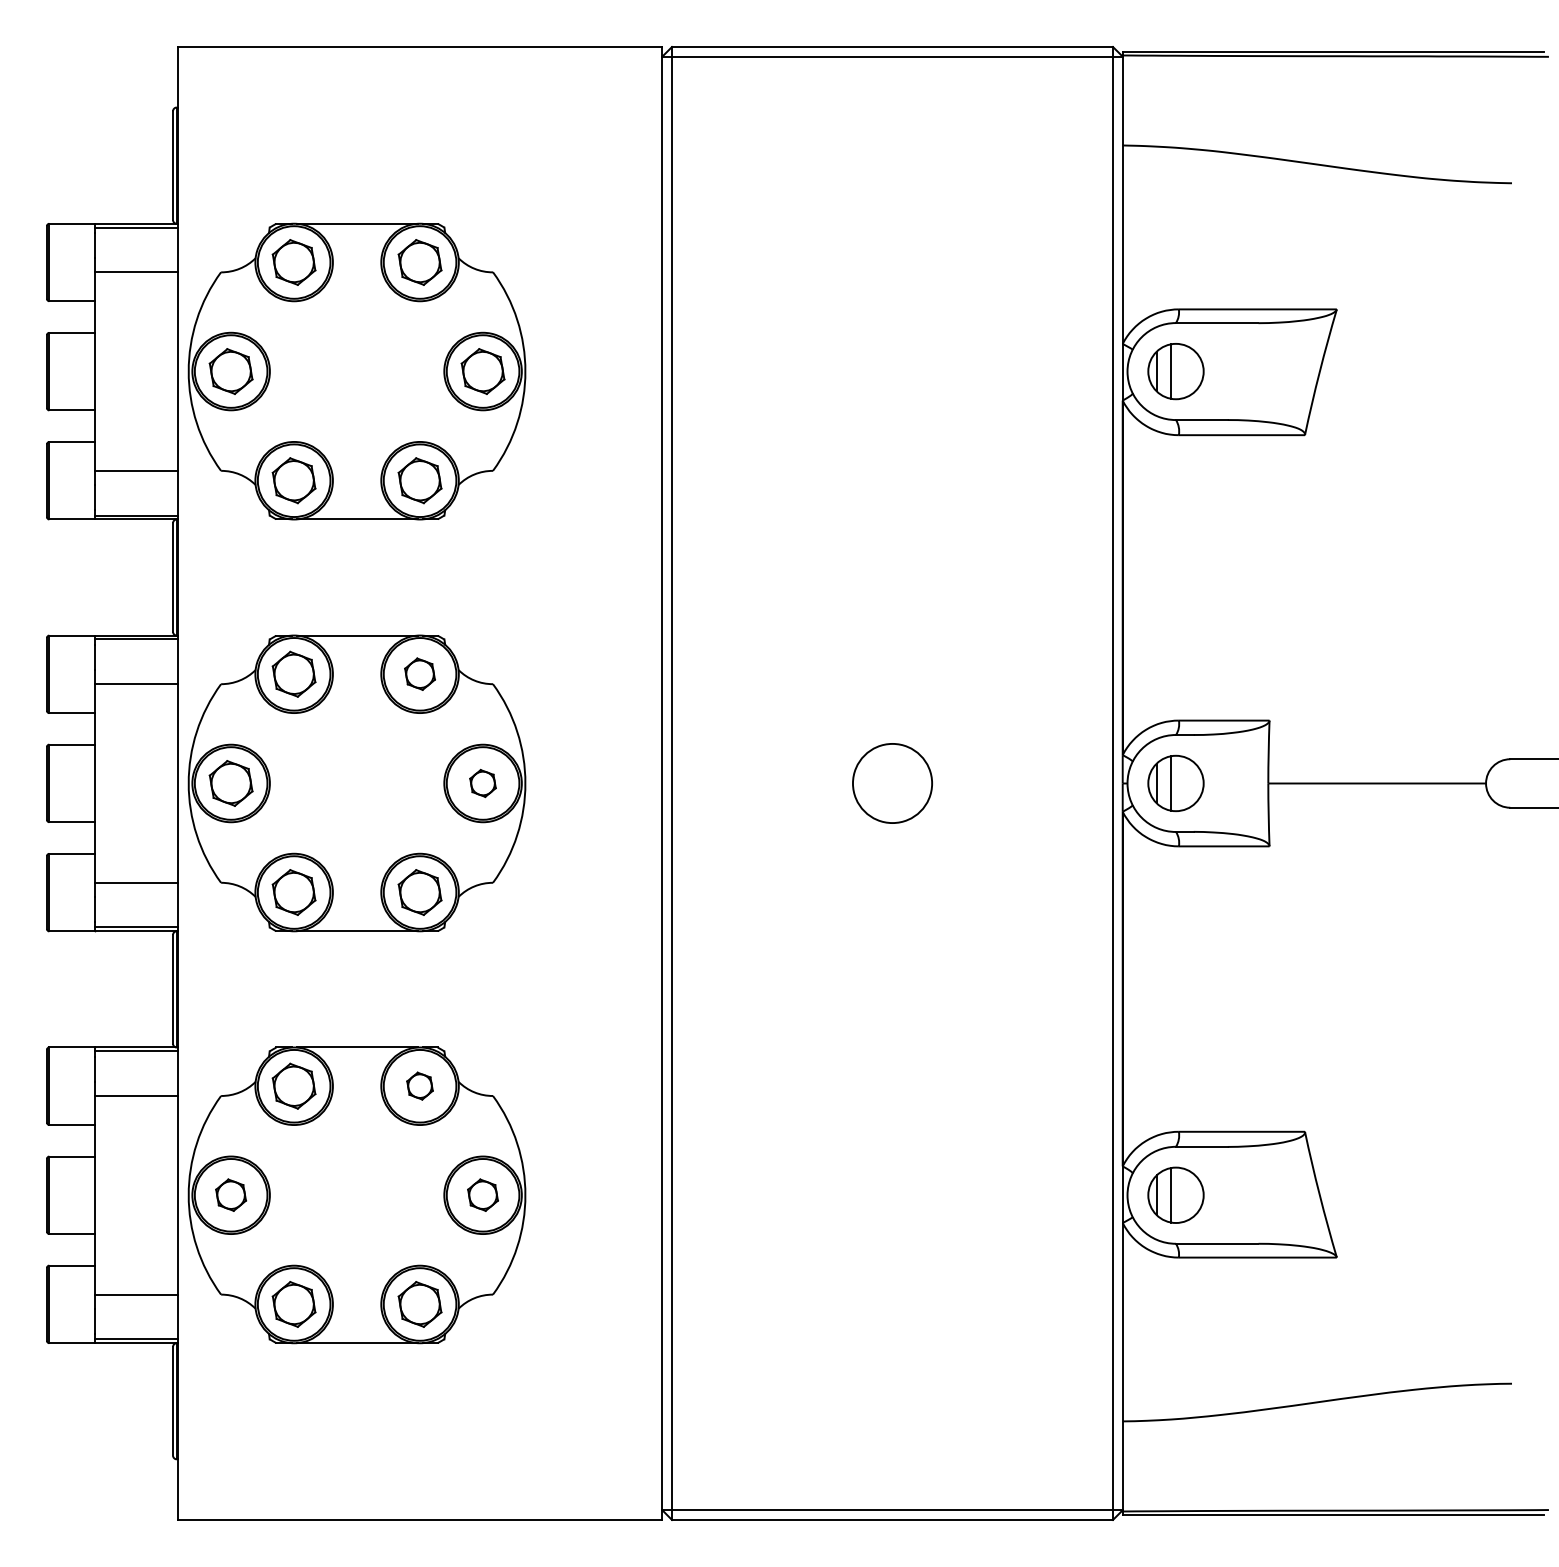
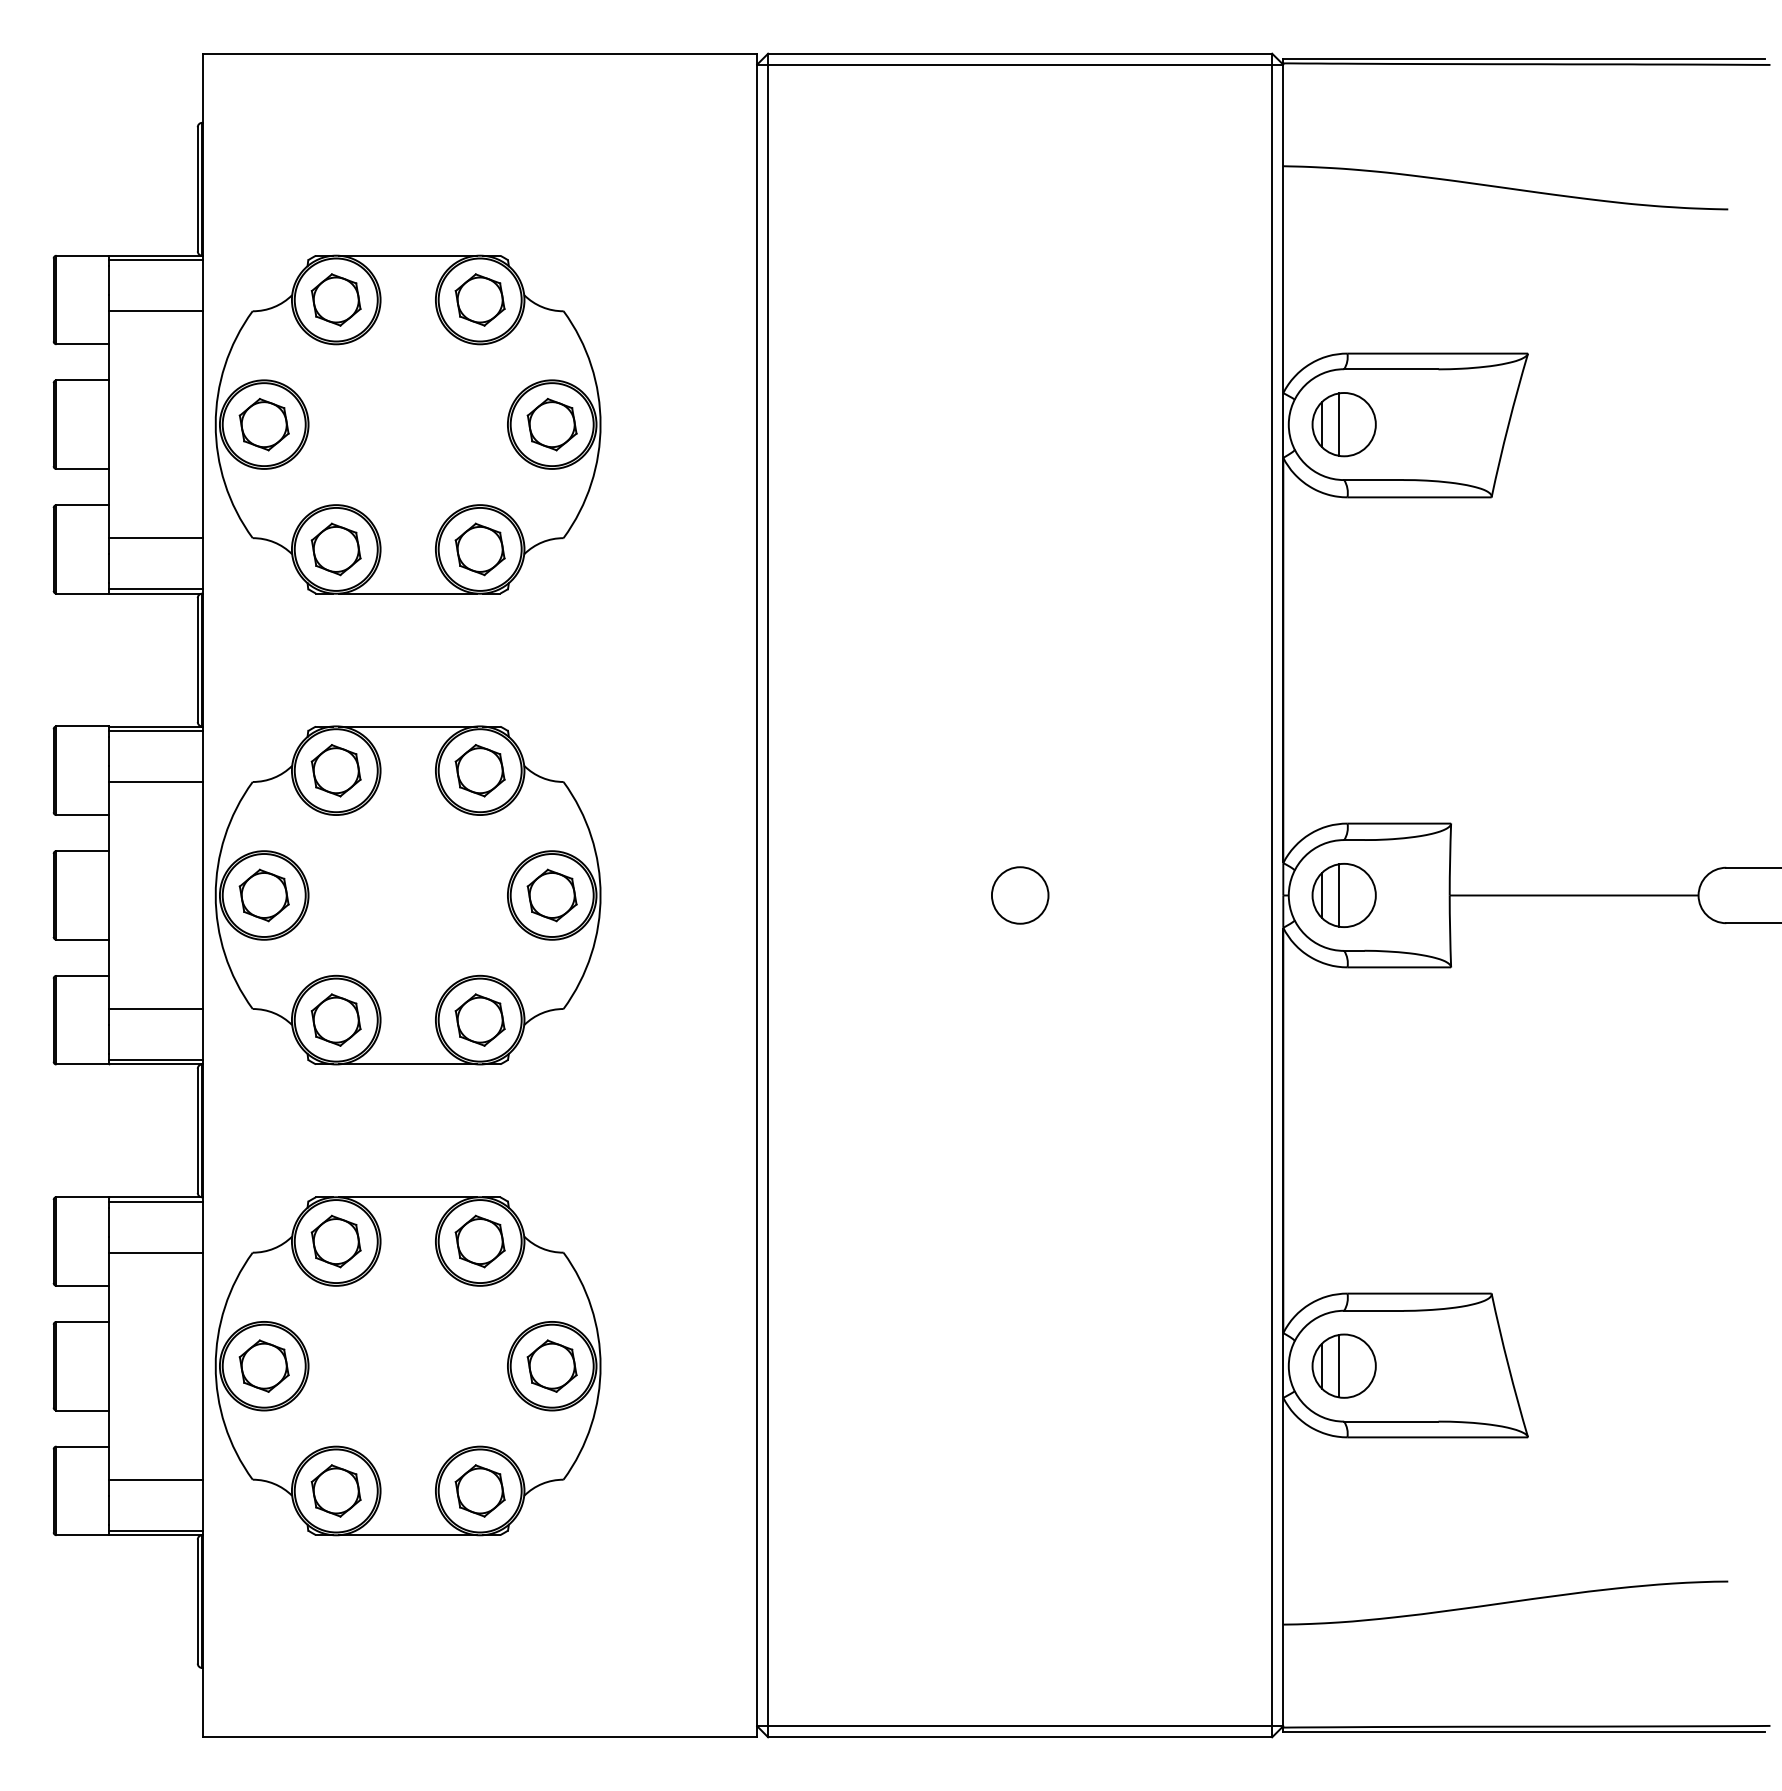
part: (419, 673) -> (479, 769), size x1.43
part: (482, 783) -> (551, 895), size x1.67
circle: (892, 783) -> (1020, 895), size x0.62
part: (419, 1085) -> (479, 1240), size x1.67
part: (230, 1194) -> (263, 1365), size x1.43
part: (482, 1194) -> (551, 1365), size x1.43

